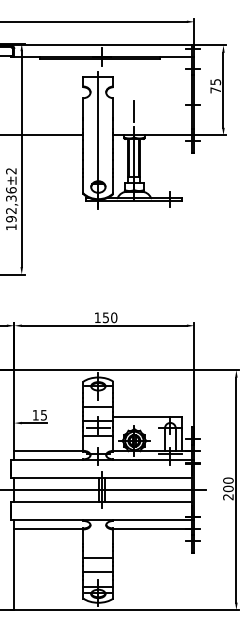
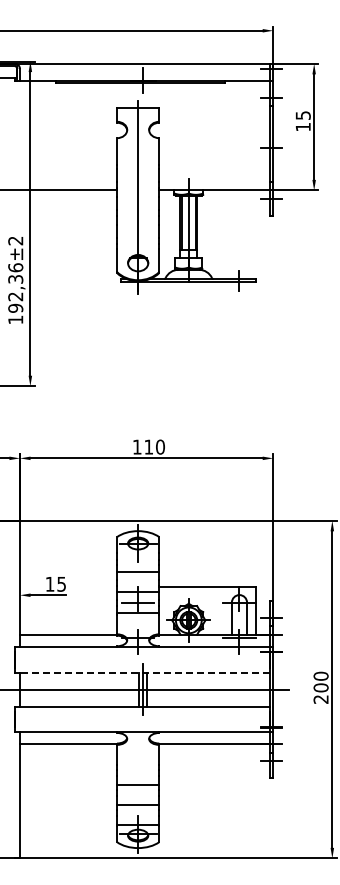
text: (215, 90) -> (302, 127), 75 -> 15
line: (134, 111) -> (188, 156), removed
text: (105, 317) -> (148, 446), 150 -> 110
line: (102, 477) -> (144, 672), solid -> dashed

